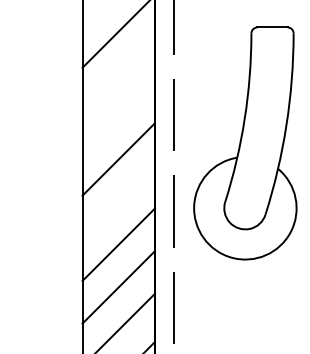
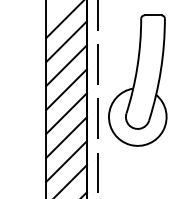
line: (118, 73) -> (66, 41), added
line: (118, 116) -> (66, 65), added
line: (118, 201) -> (66, 113), added

